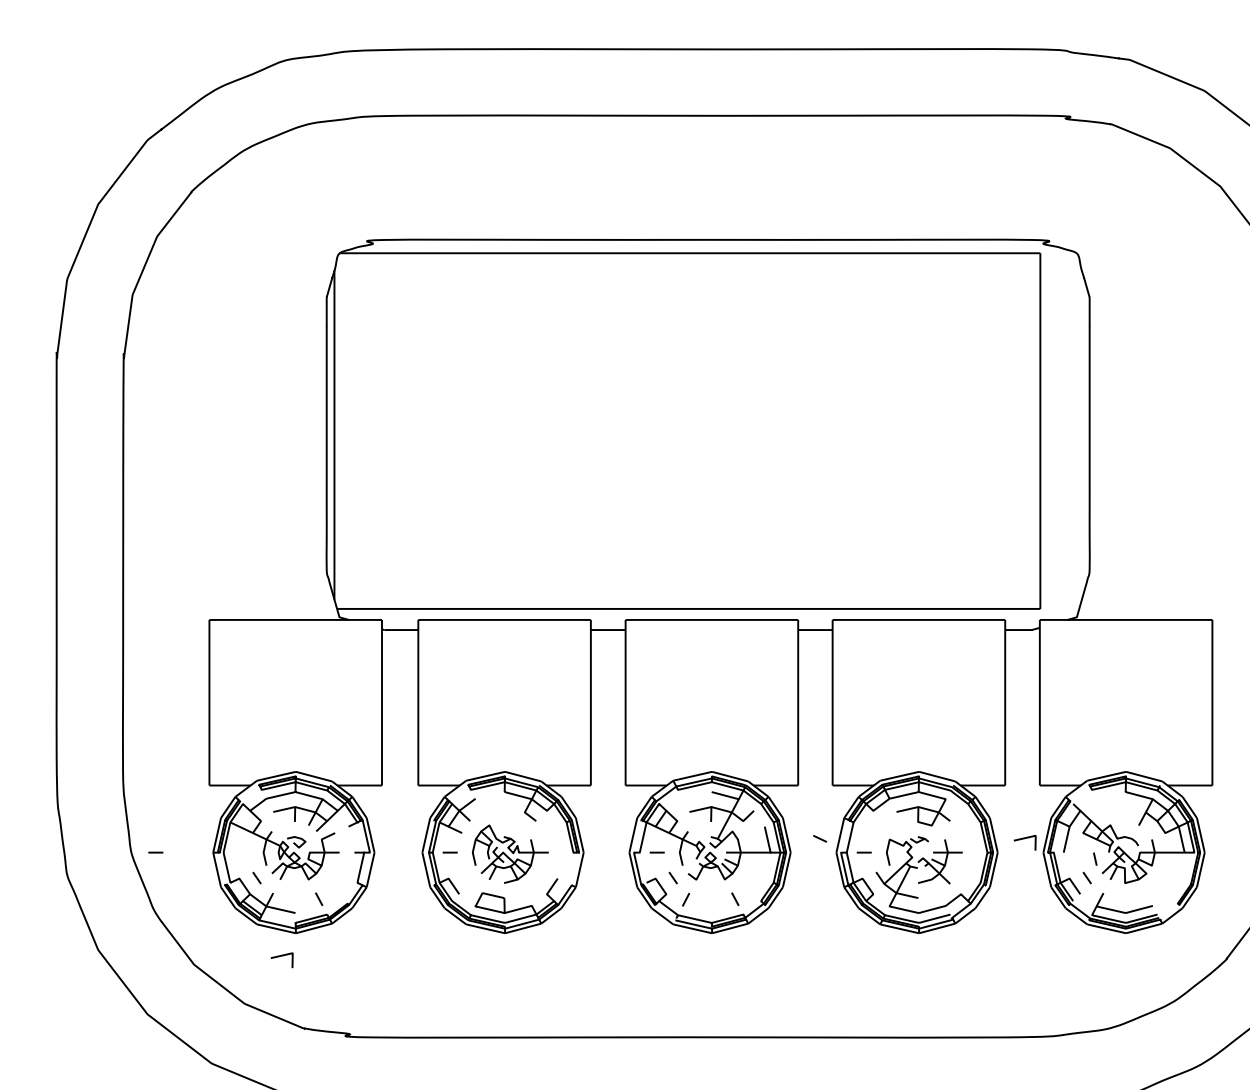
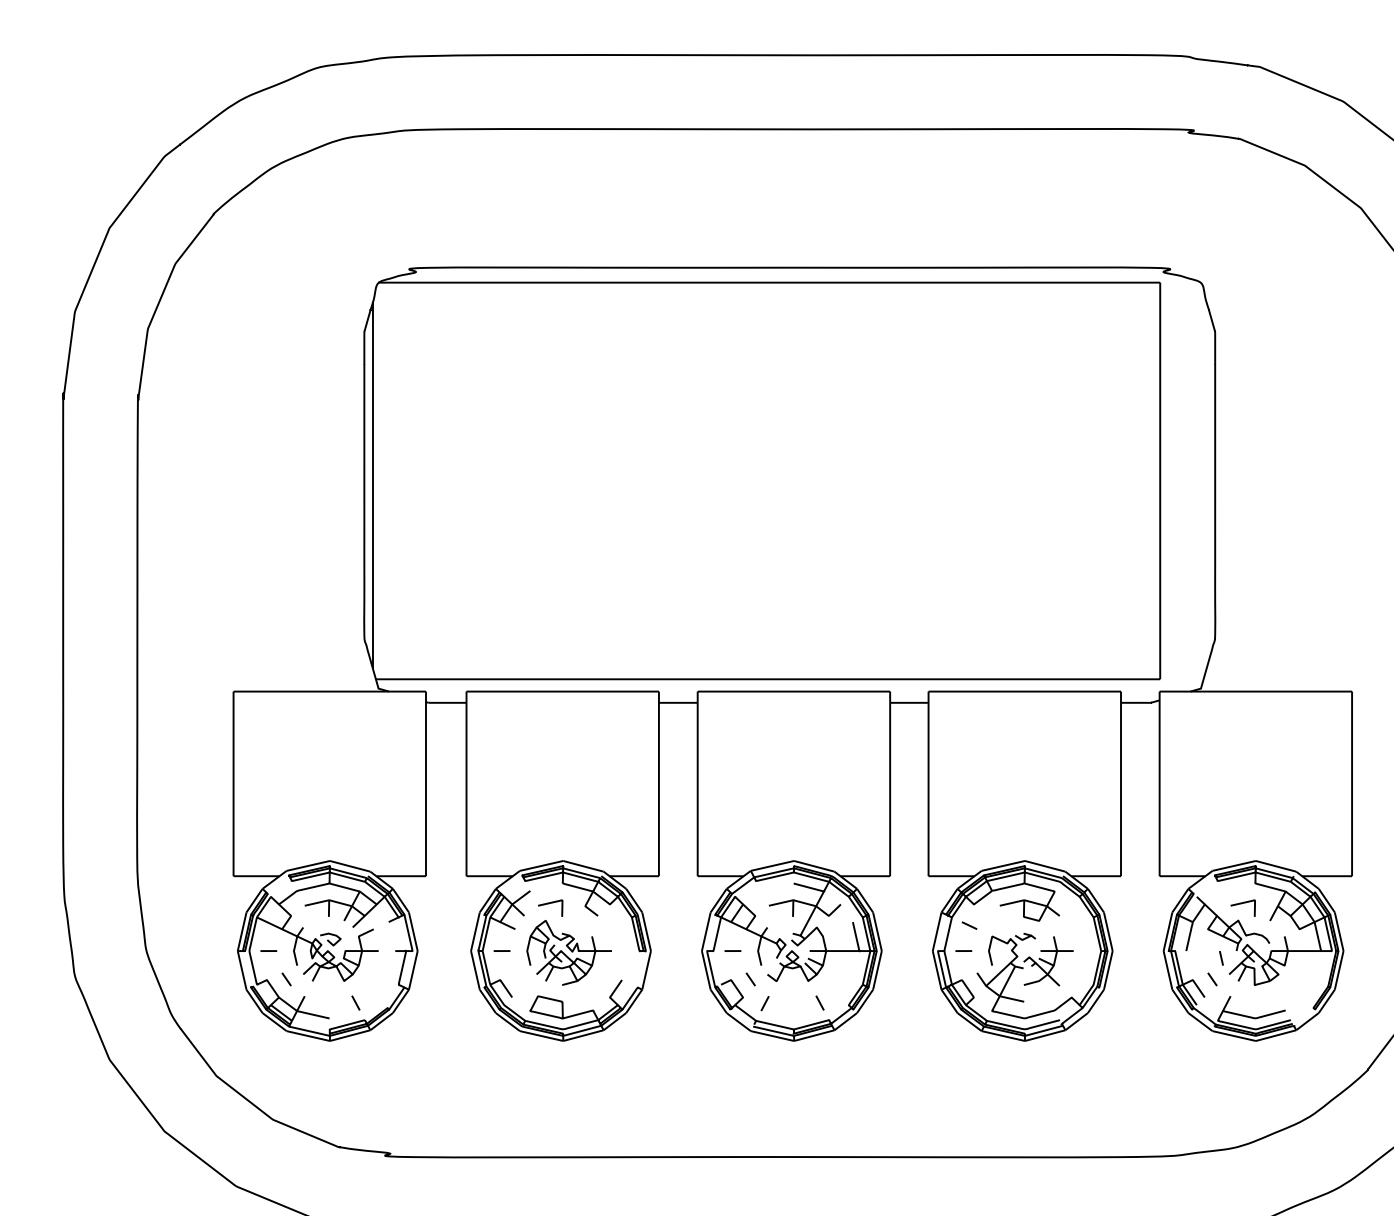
line: (820, 838) -> (969, 925), moved
curve: (1023, 839) -> (1241, 904), moved
line: (155, 852) -> (268, 950), moved
curve: (281, 957) -> (549, 904), moved

